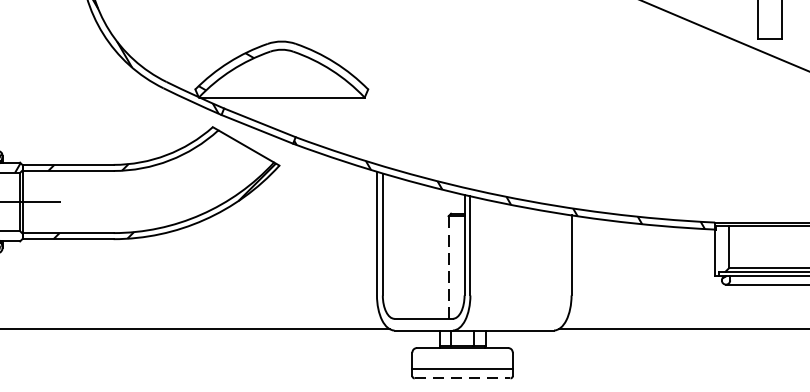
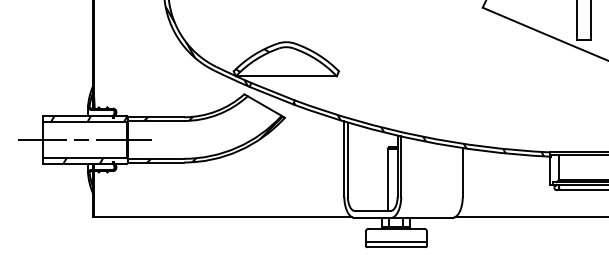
line: (447, 267) -> (387, 179), dashed -> solid
line: (462, 378) -> (396, 247), dashed -> solid

